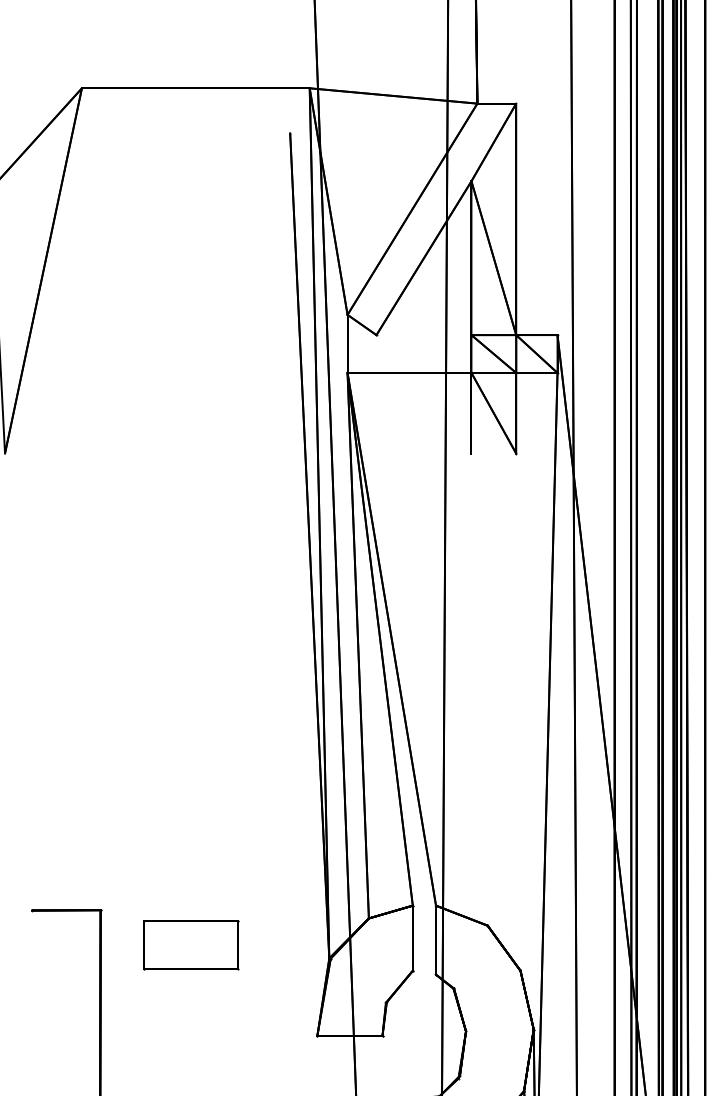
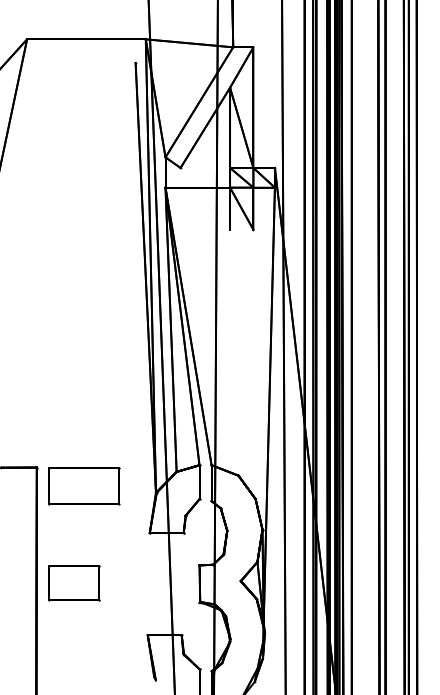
part: (192, 946) -> (84, 486), size x1.43

